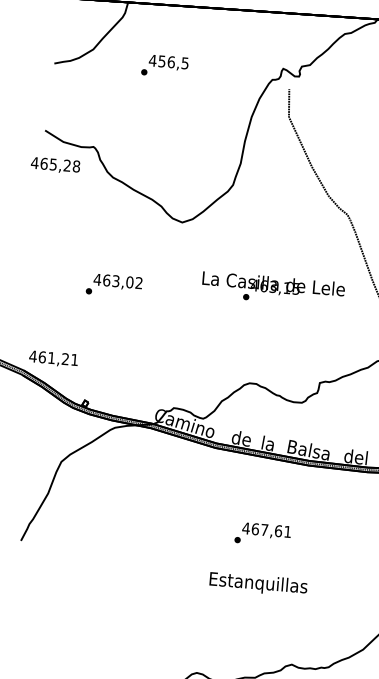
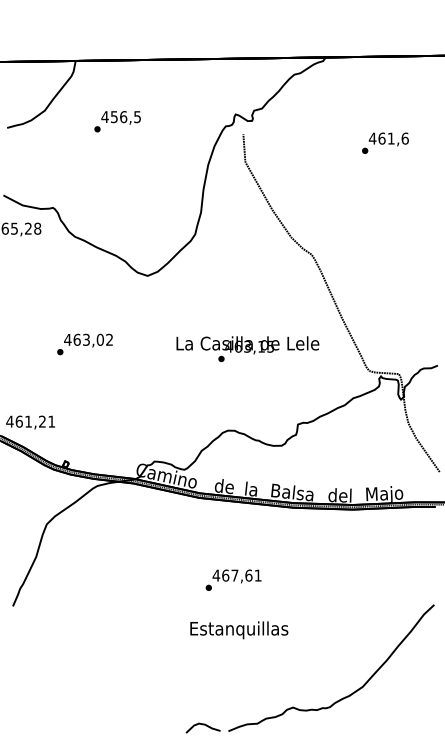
text: (272, 289) -> (247, 349), moved
text: (262, 533) -> (233, 579), moved
text: (258, 584) -> (239, 630), moved

